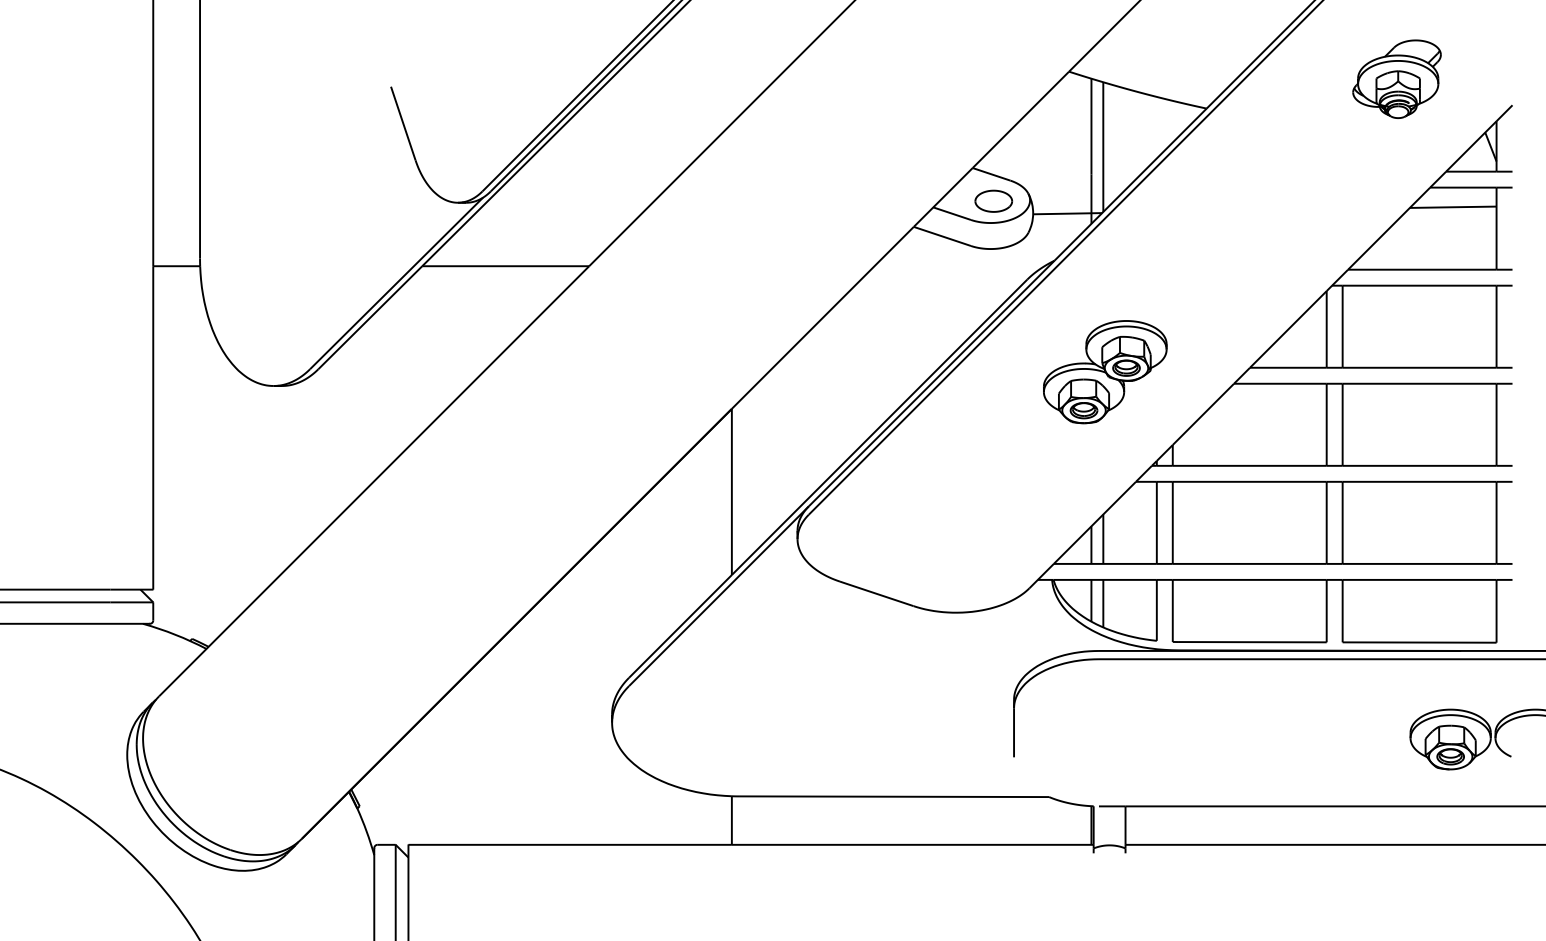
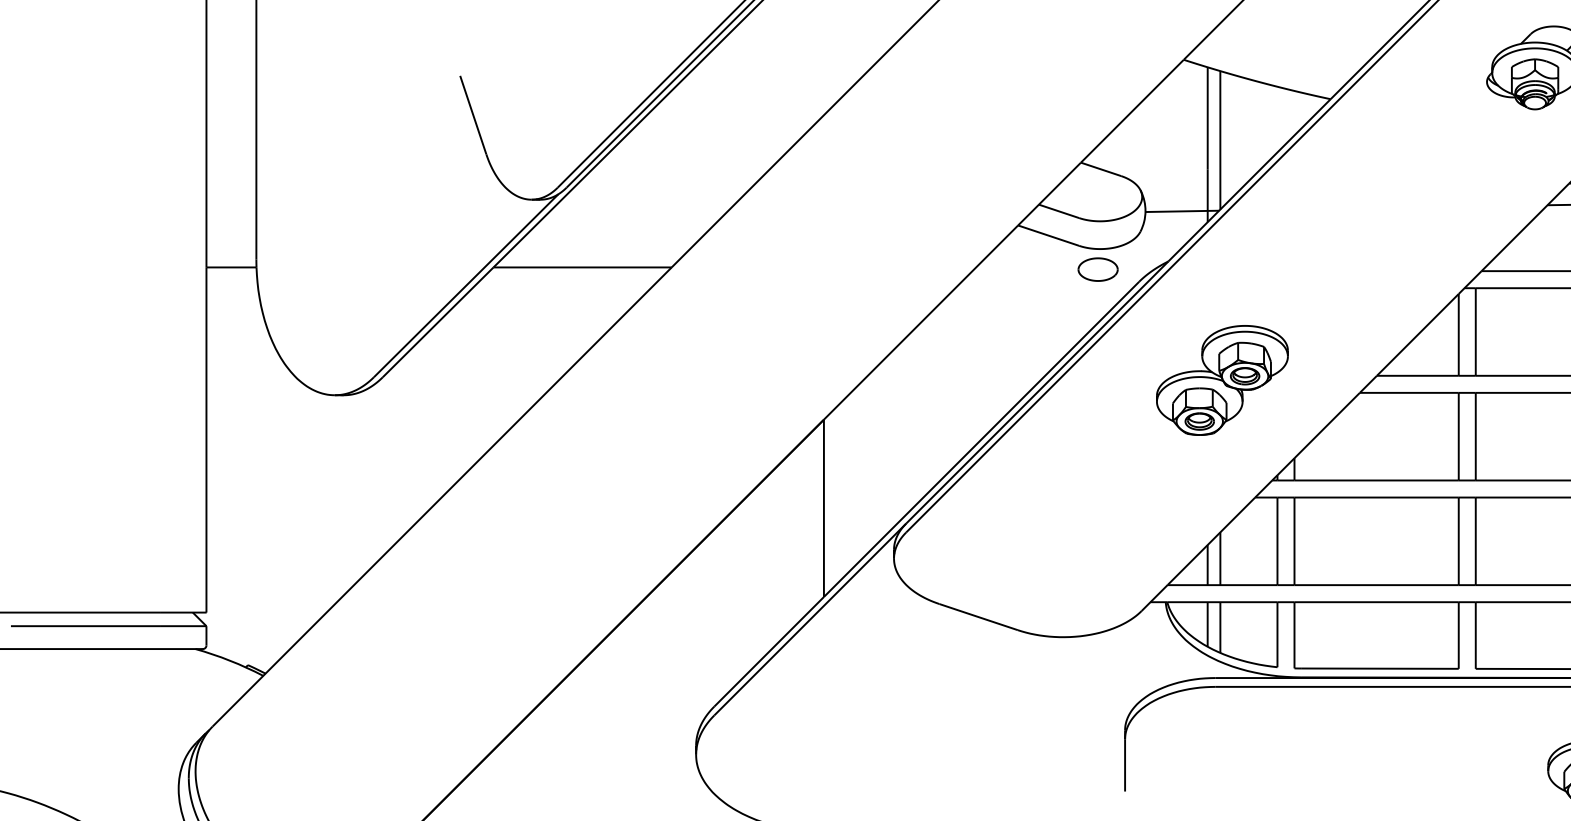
part: (993, 200) -> (1097, 268), moved

